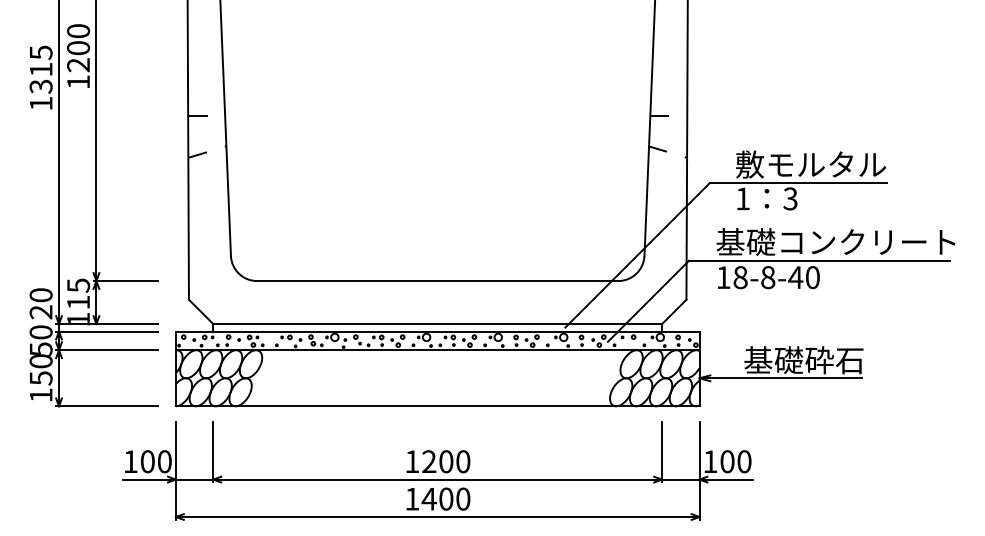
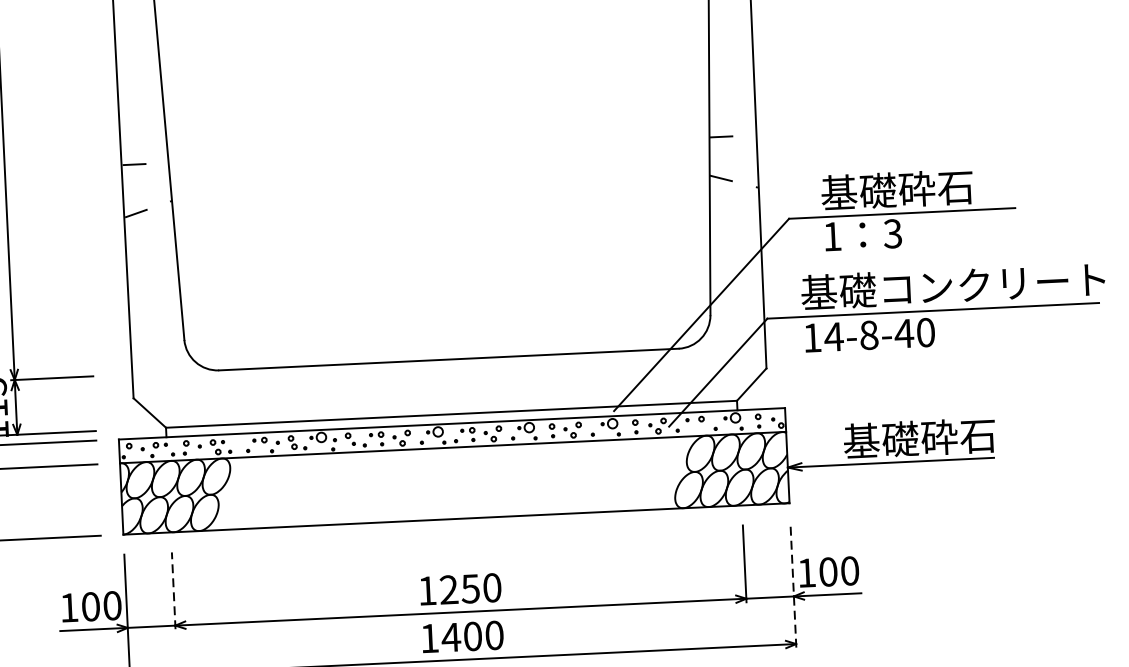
text: (811, 164) -> (917, 188), 敷モルタル -> 基礎砕石
text: (740, 277) -> (833, 336), 18-8-40 -> 14-8-40
line: (213, 451) -> (173, 589), solid -> dashed
text: (446, 461) -> (470, 588), 1200 -> 1250
line: (699, 470) -> (793, 584), solid -> dashed

